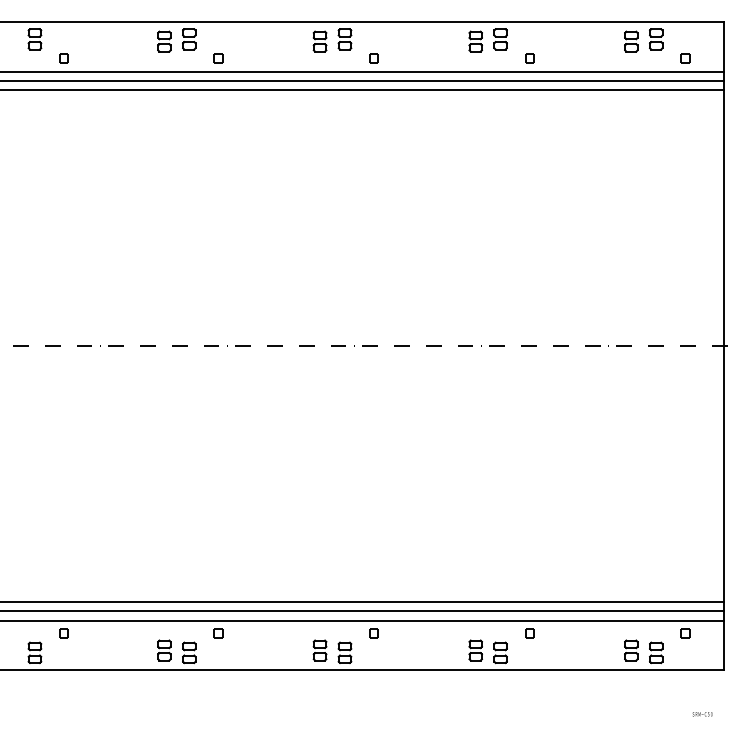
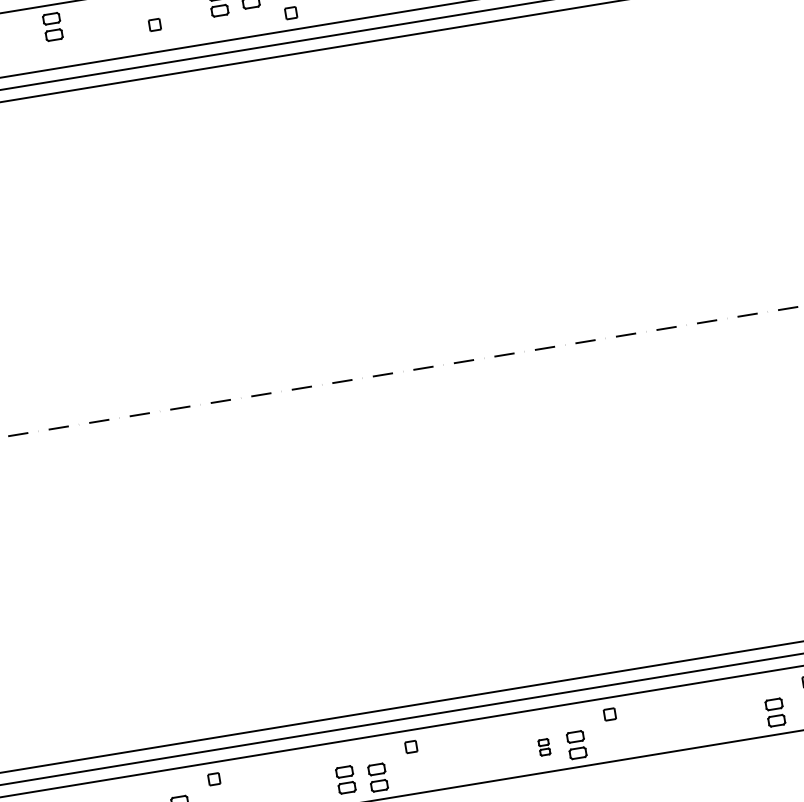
part: (63, 58) -> (154, 24), moved
part: (319, 650) -> (543, 747), size x0.6
part: (475, 650) -> (742, 714), removed

